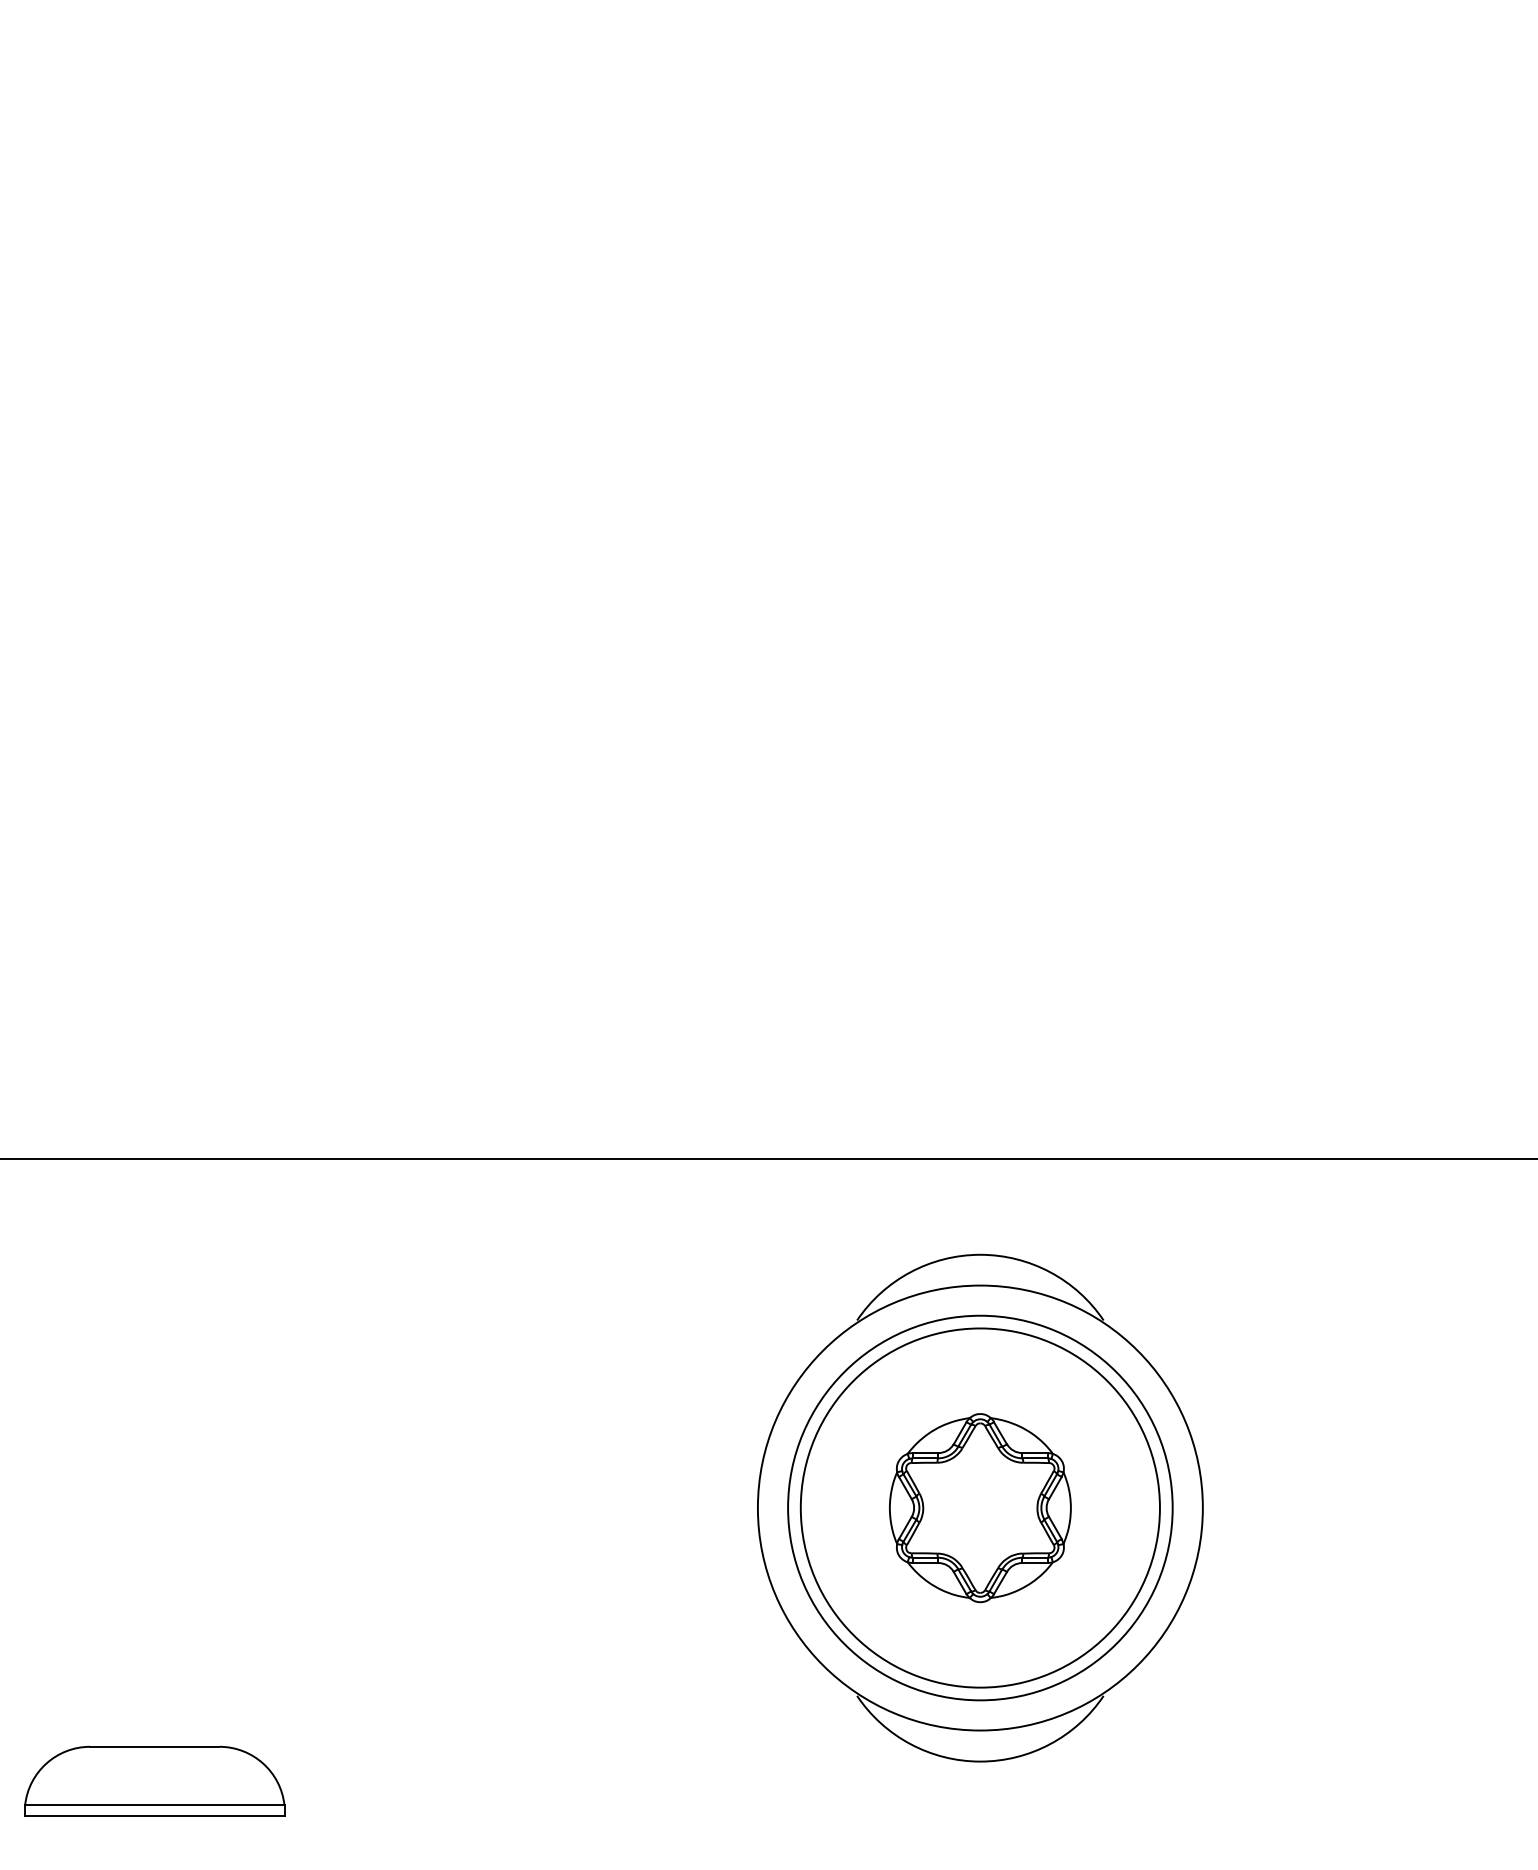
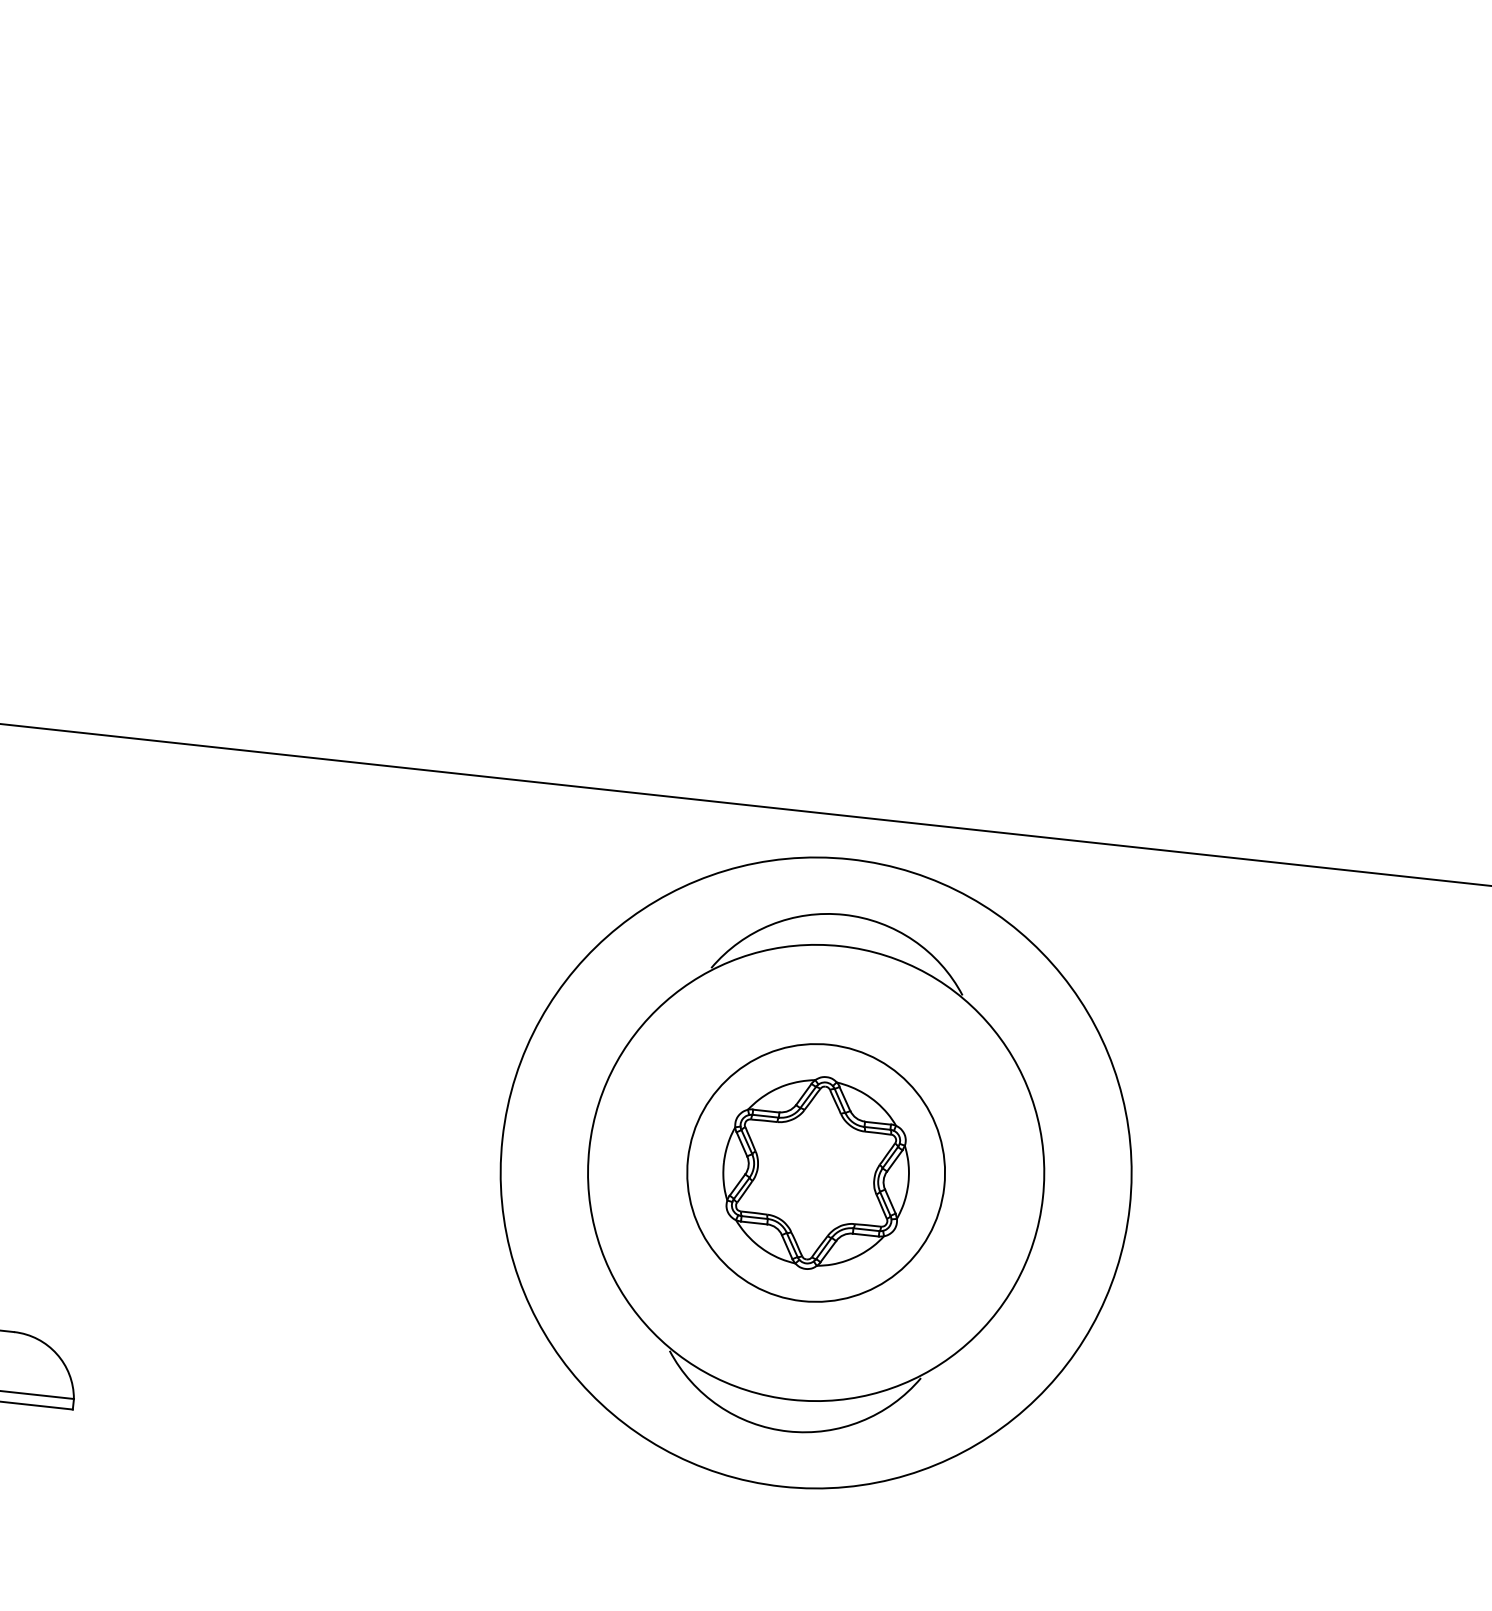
circle: (979, 1507) -> (815, 1172), size x0.7
circle: (980, 1507) -> (816, 1172), size x1.6

